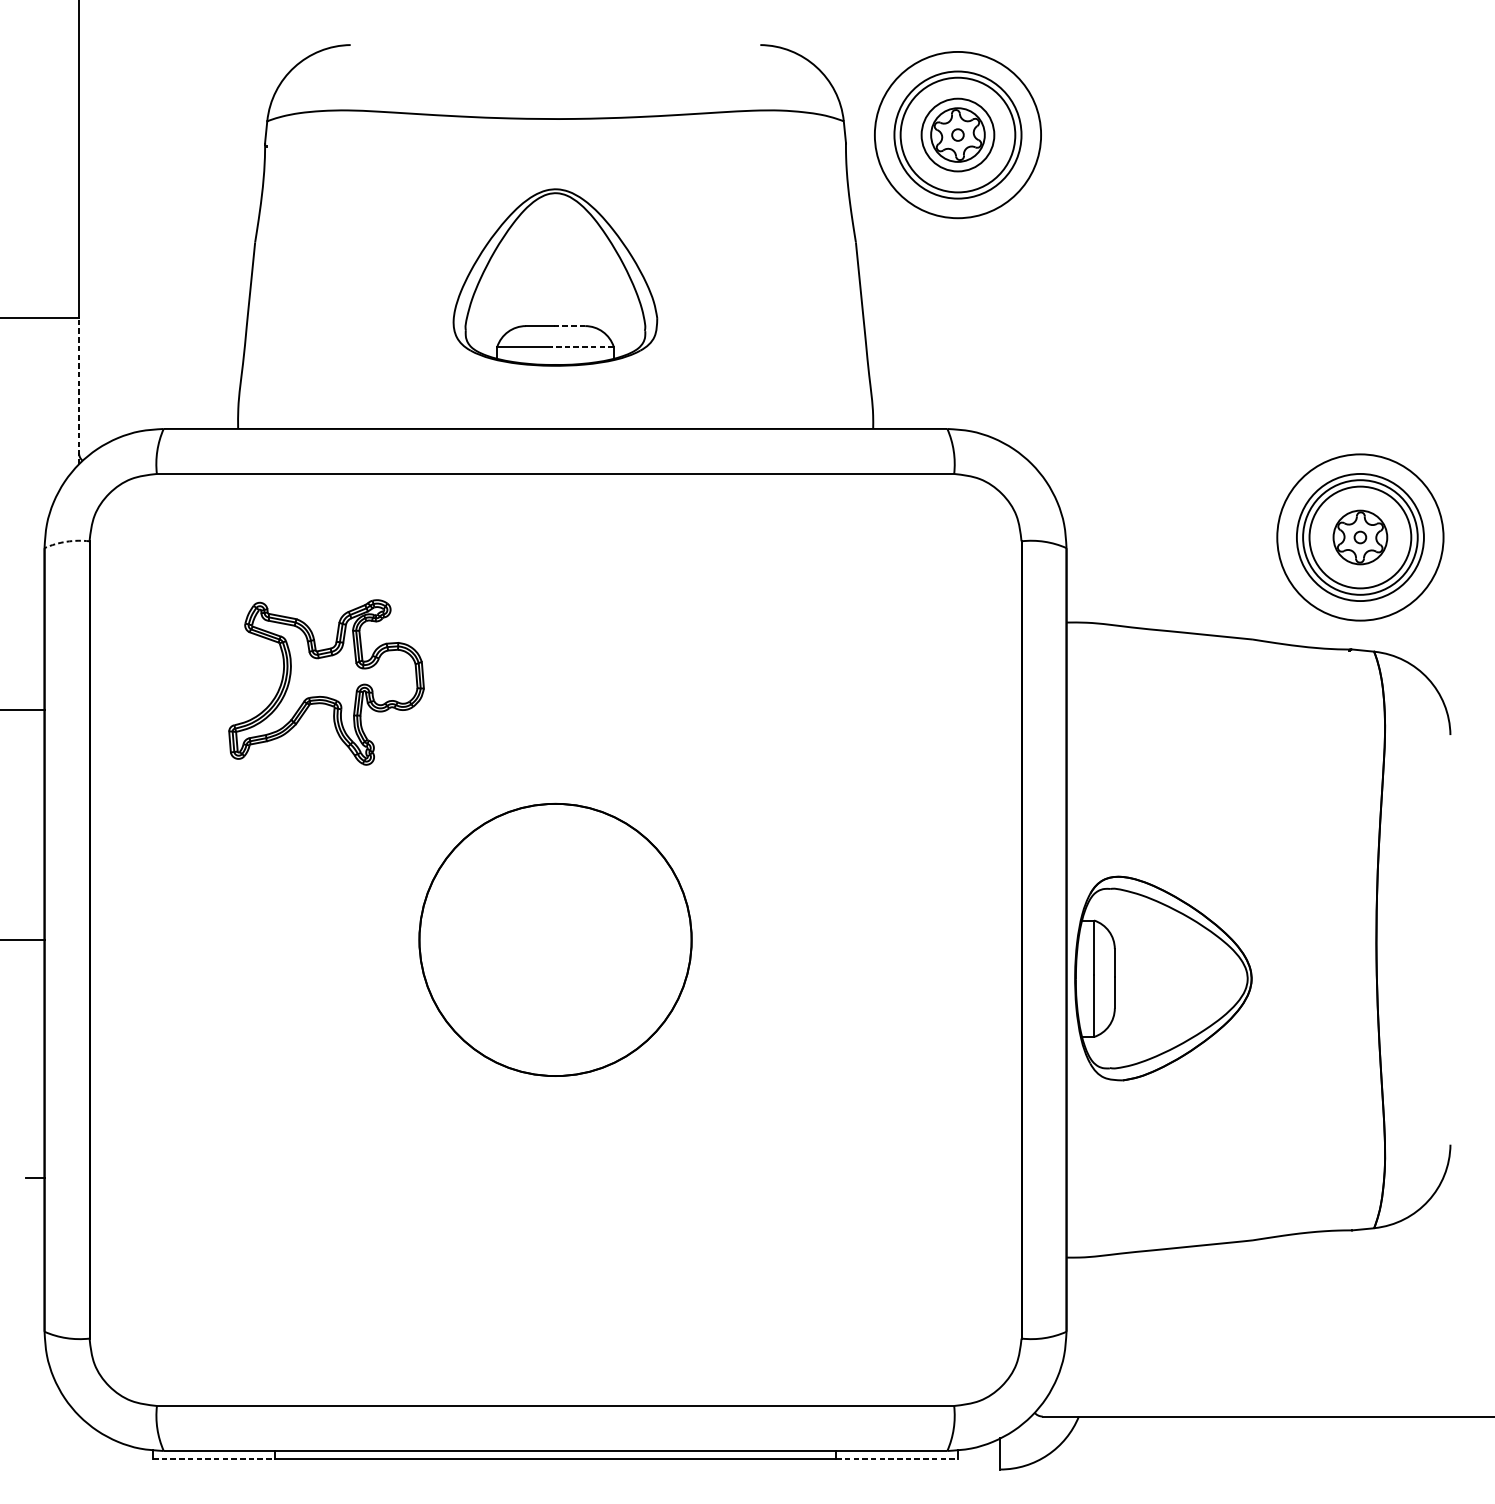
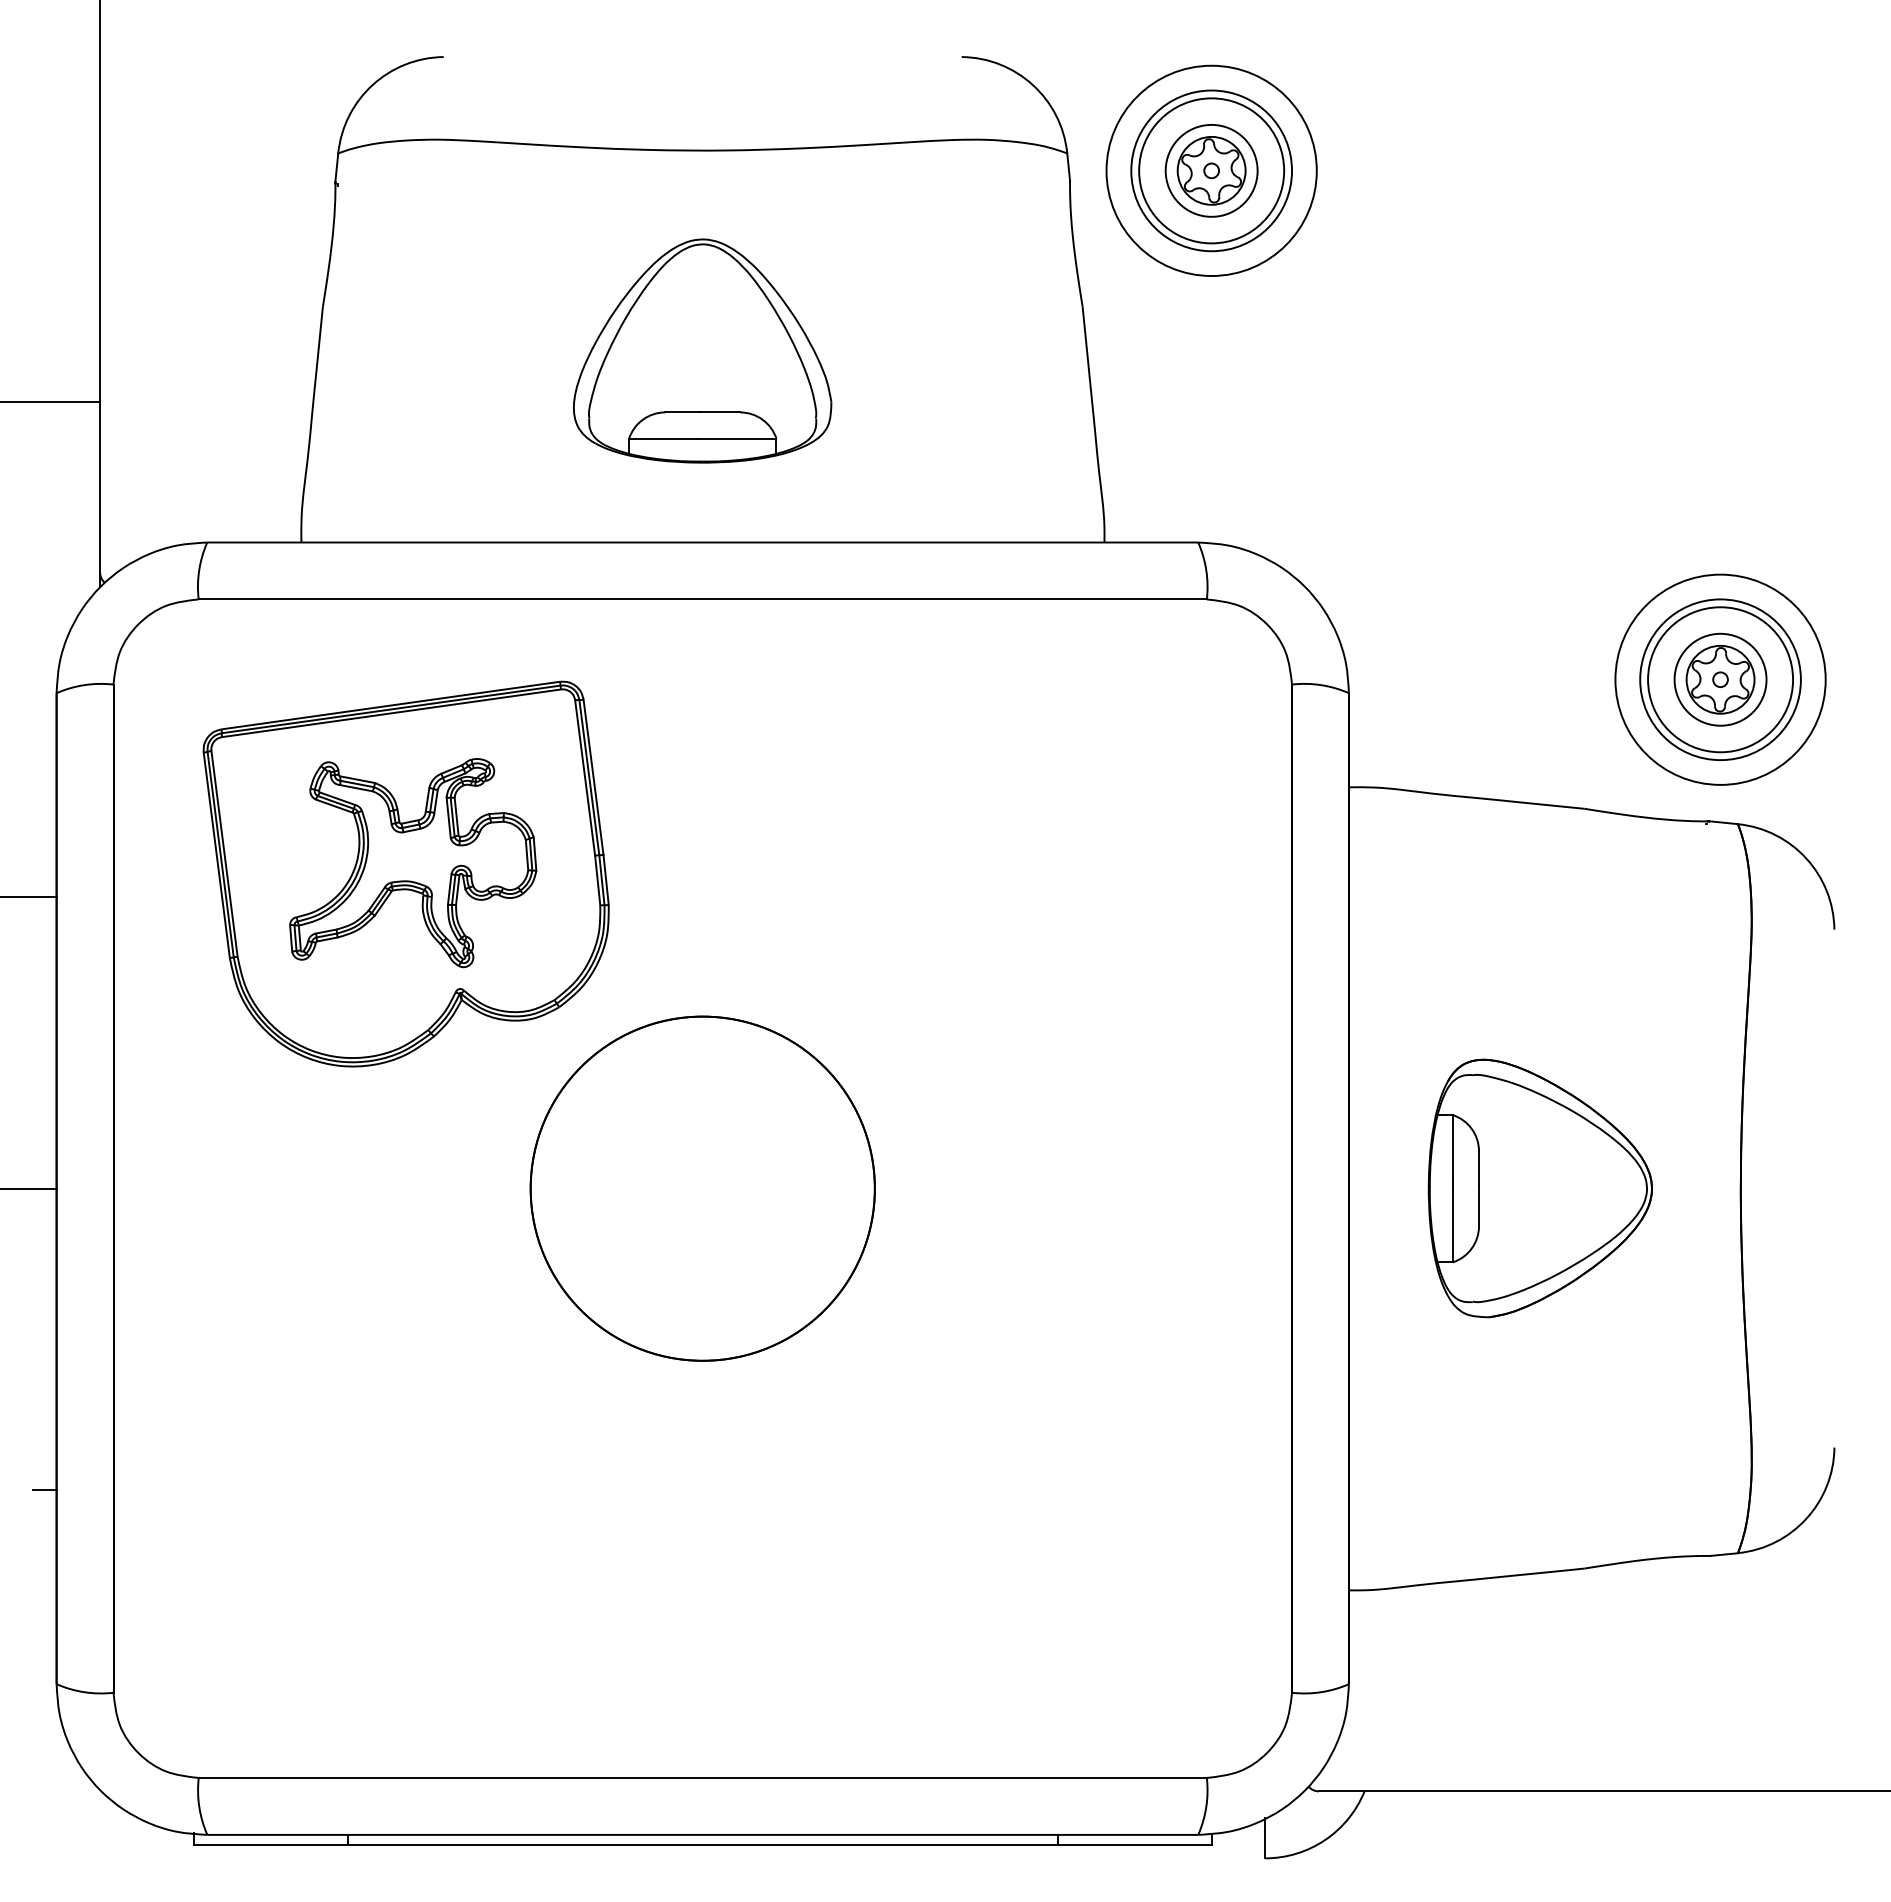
line: (569, 326) -> (720, 412), dashed -> solid
line: (582, 346) -> (736, 438), dashed -> solid
line: (79, 390) -> (100, 494), dashed -> solid
circle: (1360, 537) -> (1720, 679), size x0.71
arc: (66, 542) -> (84, 685), dashed -> solid
part: (320, 690) -> (405, 873), added
part: (1162, 978) -> (1539, 1188), moved
line: (214, 1458) -> (271, 1844), dashed -> solid
line: (897, 1458) -> (1135, 1844), dashed -> solid

